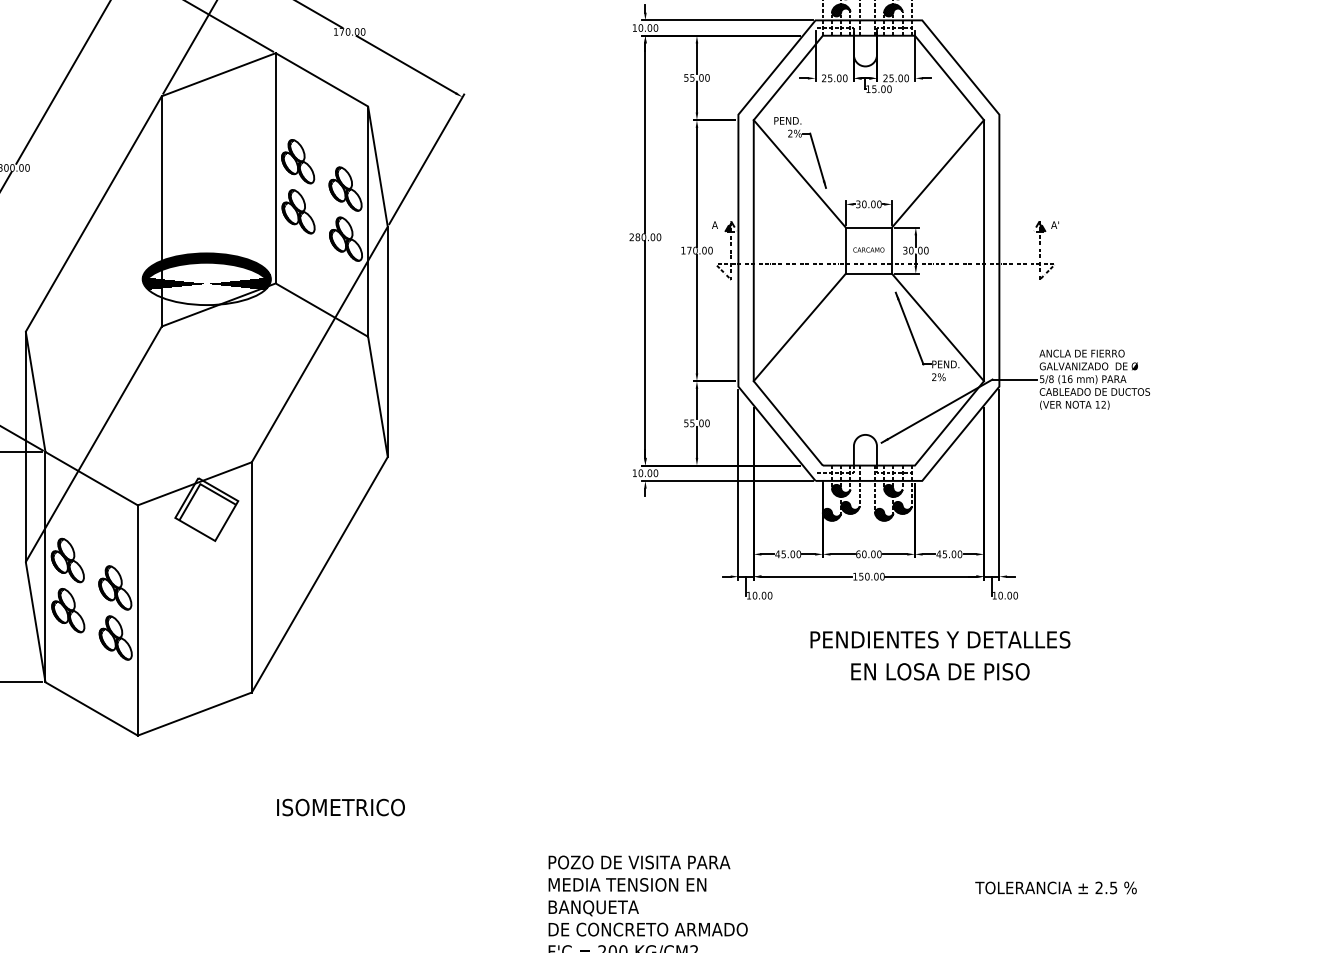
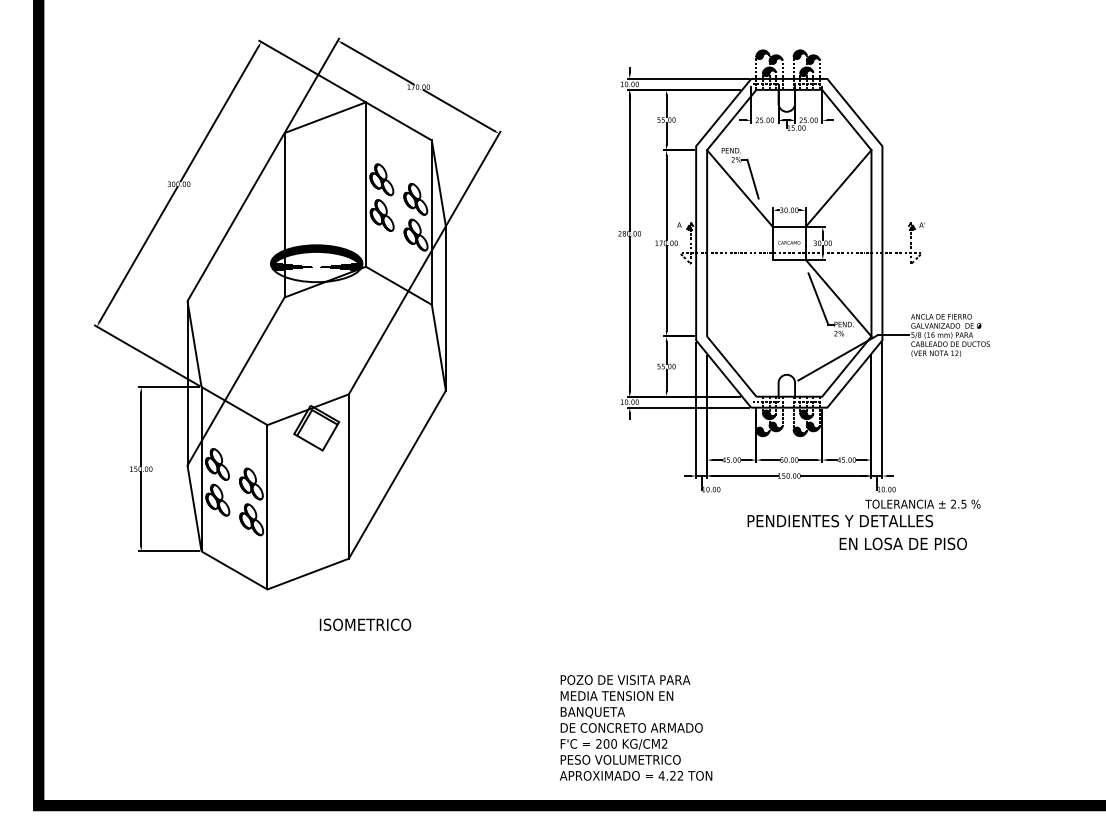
line: (799, 326) -> (739, 297), removed
text: (939, 671) -> (902, 543), moved
text: (341, 807) -> (365, 624), moved
text: (1055, 886) -> (922, 503), moved

